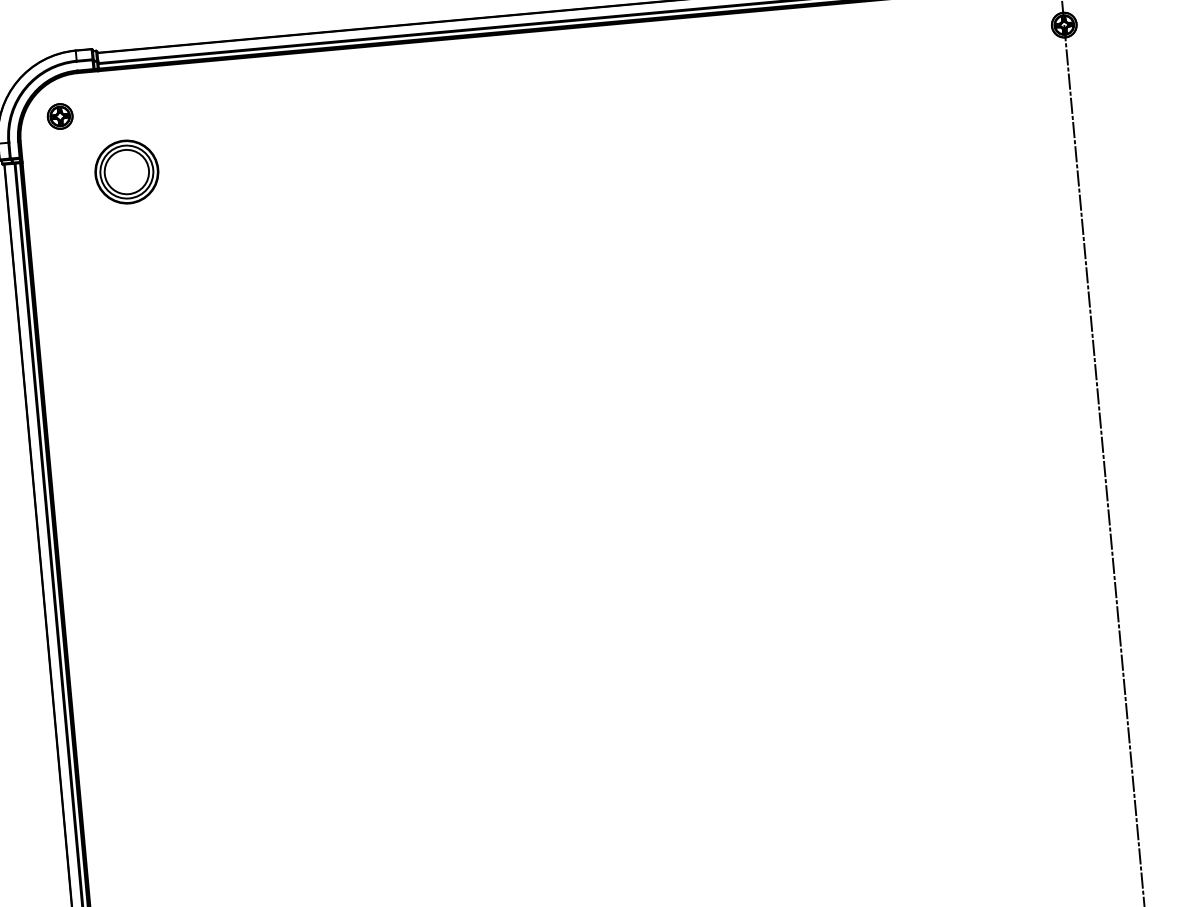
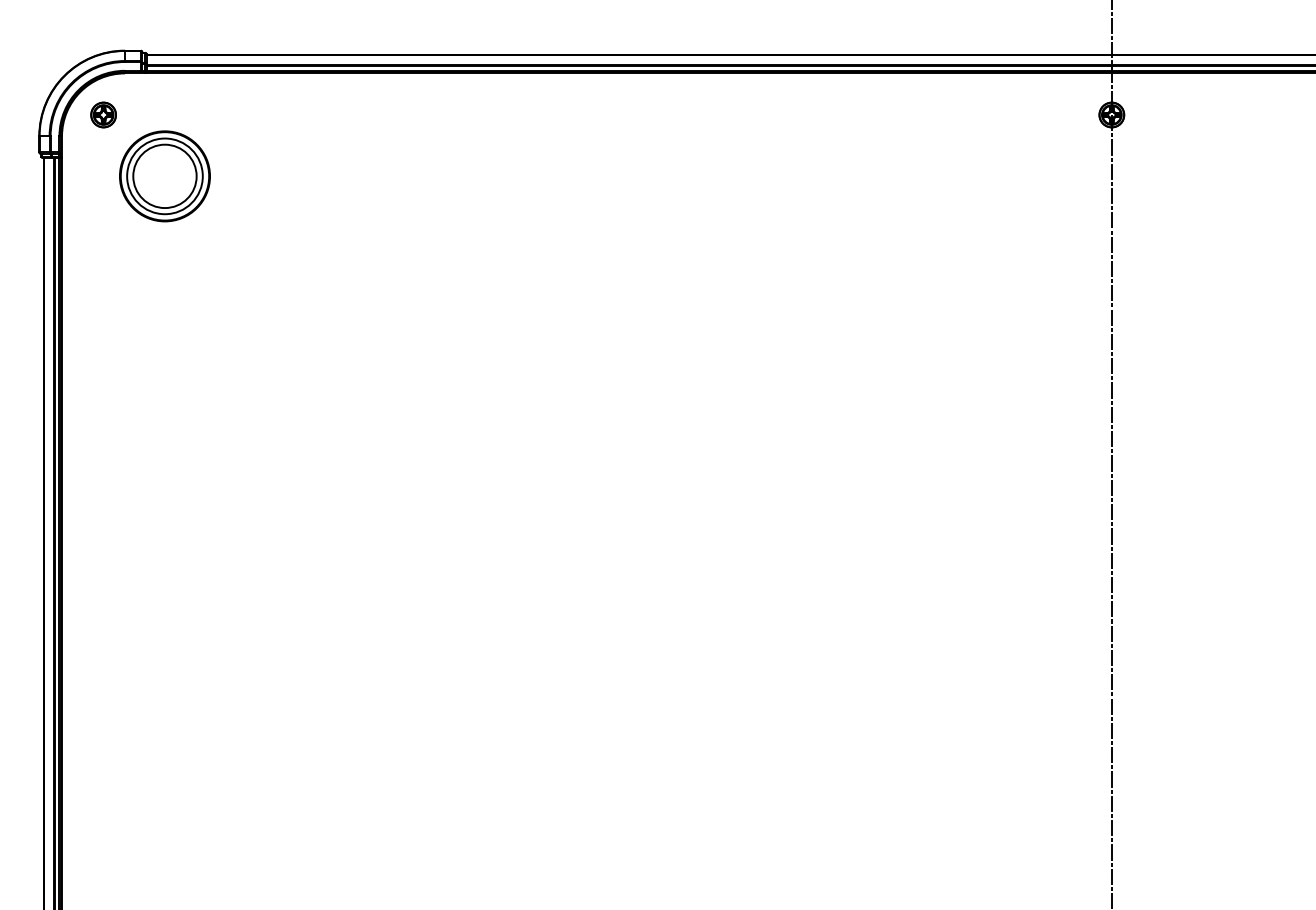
part: (126, 172) -> (164, 176), size x1.43

